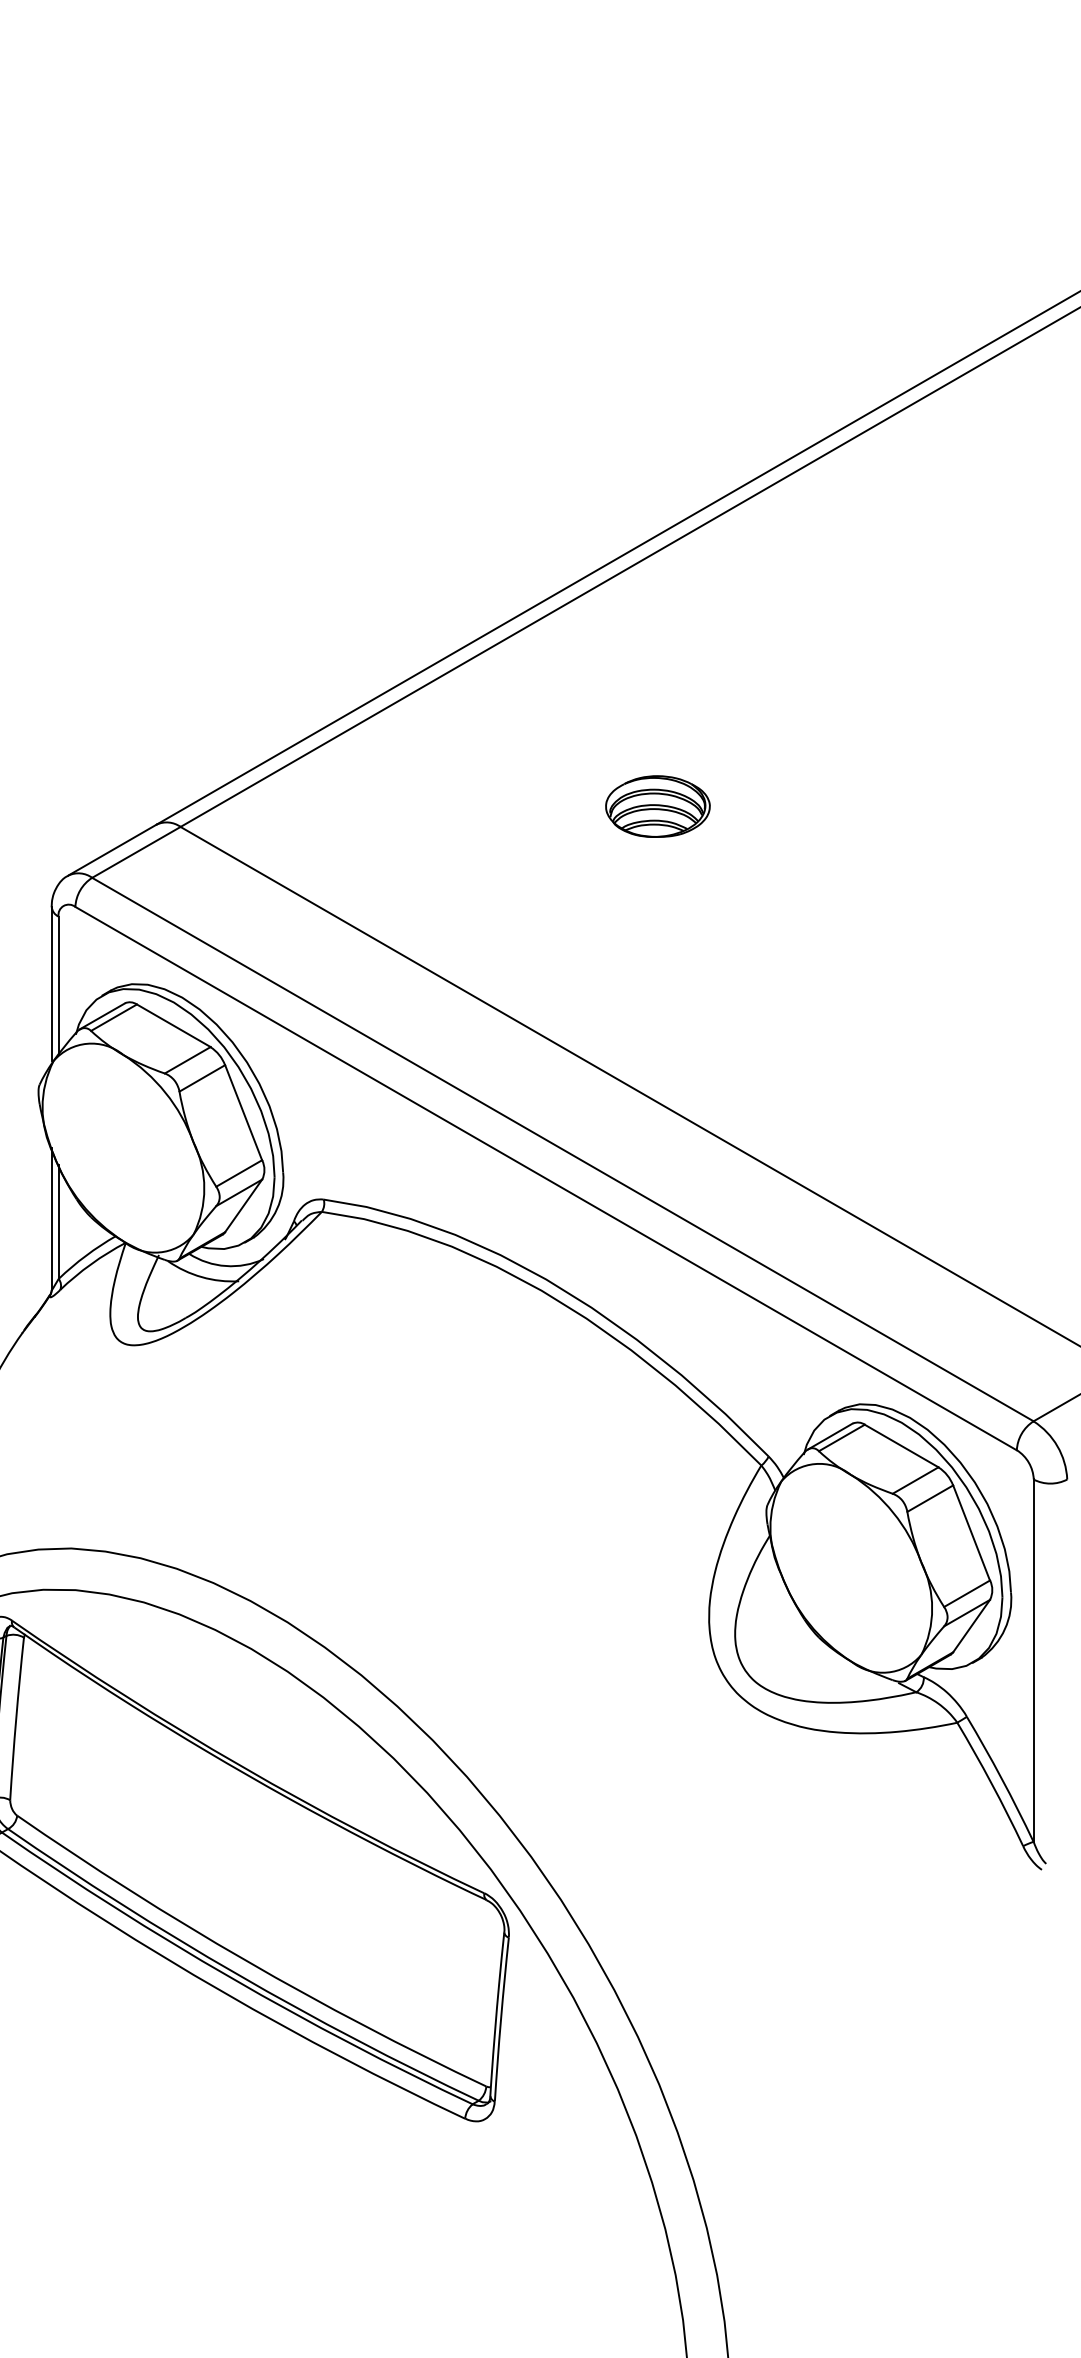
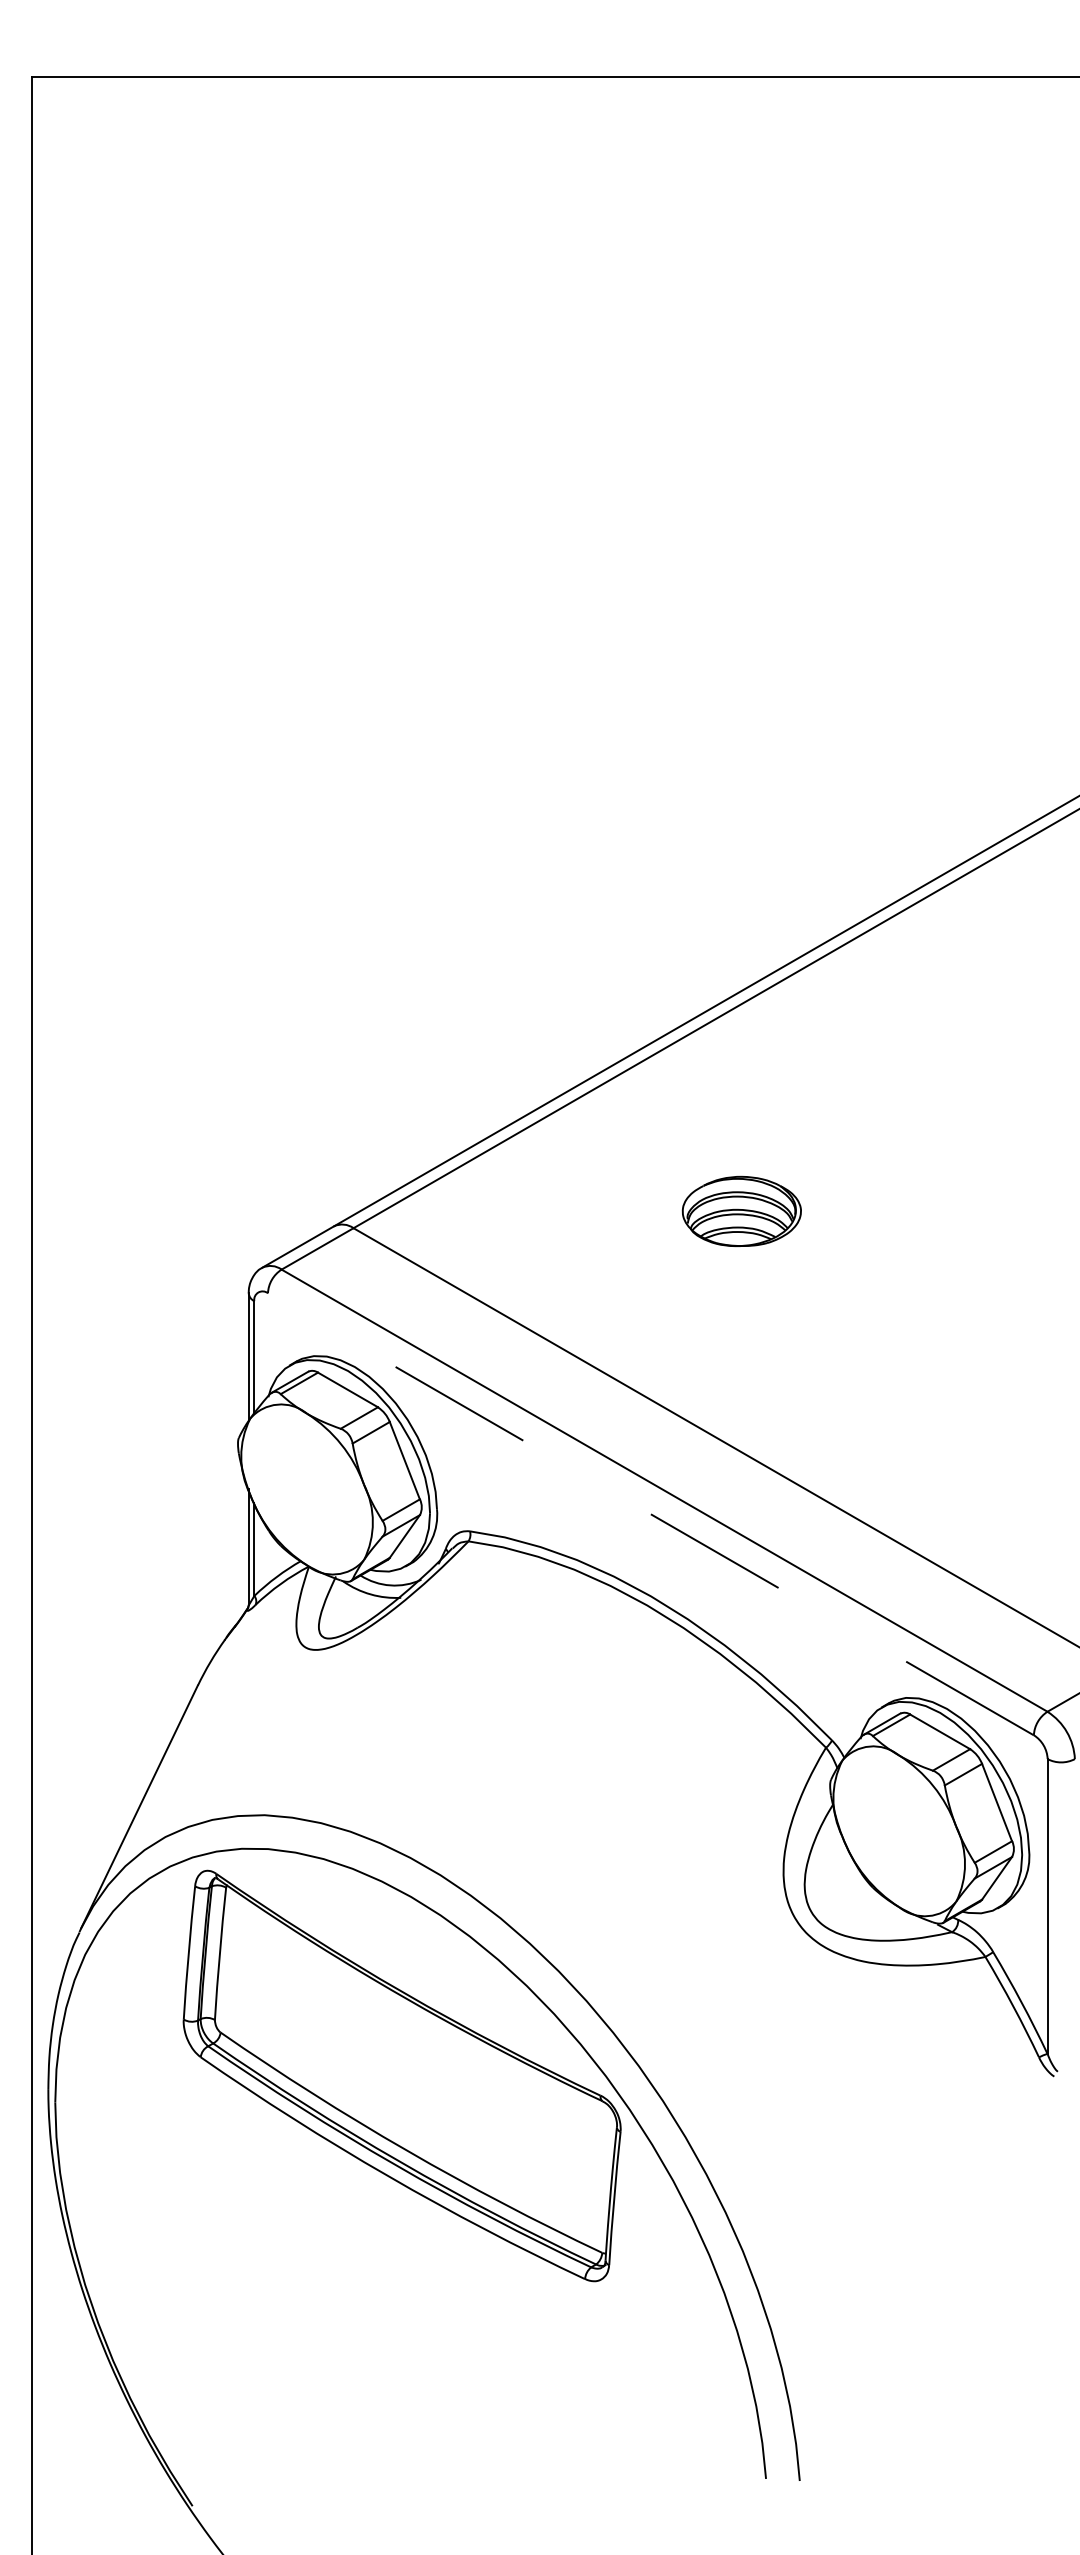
part: (657, 806) -> (741, 1211), size x1.4
line: (545, 1178) -> (650, 1514), solid -> dashed

